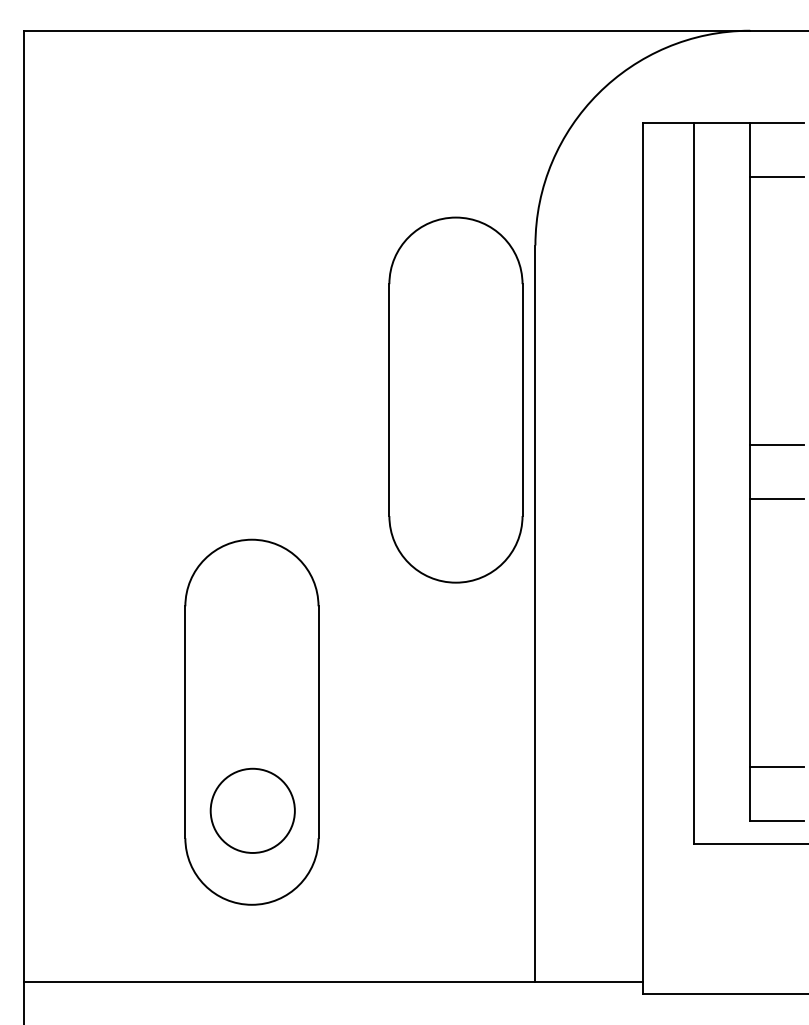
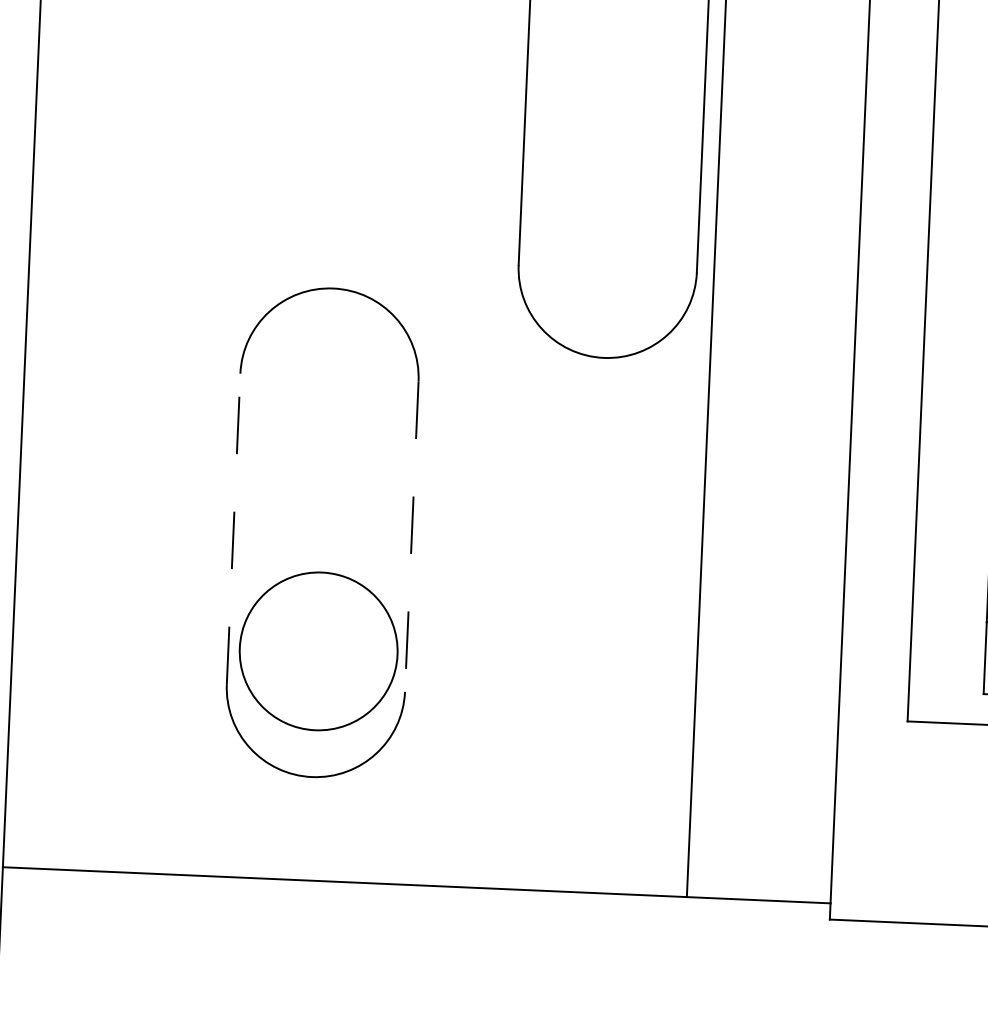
line: (185, 722) -> (233, 529), solid -> dashed
line: (318, 722) -> (411, 536), solid -> dashed
circle: (252, 810) -> (318, 650), size x1.4

